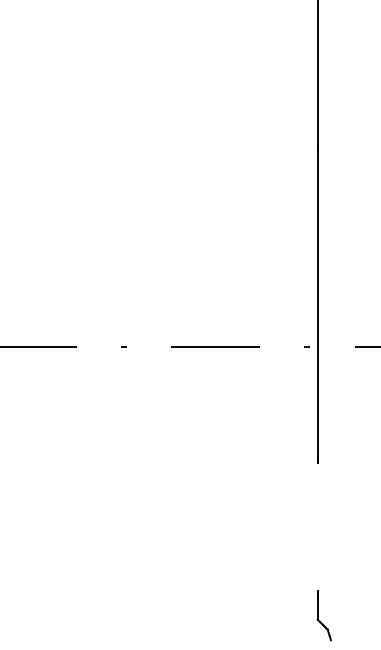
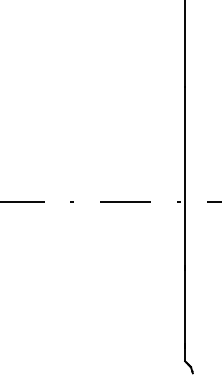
line: (318, 525) -> (185, 306), added

